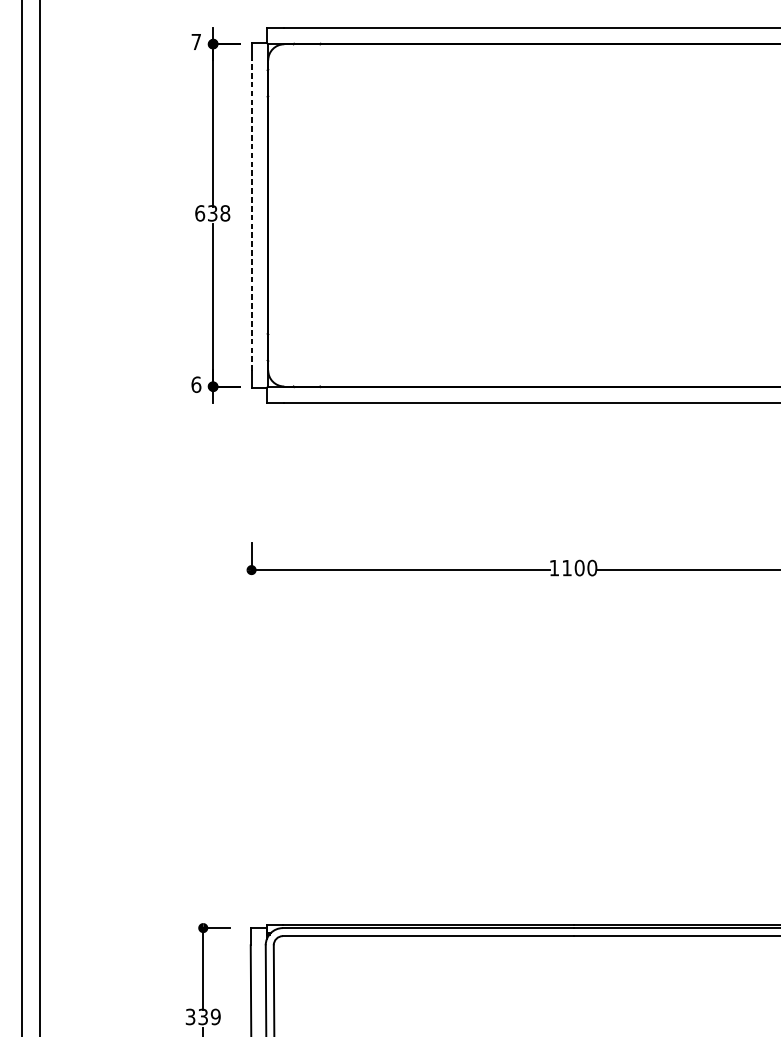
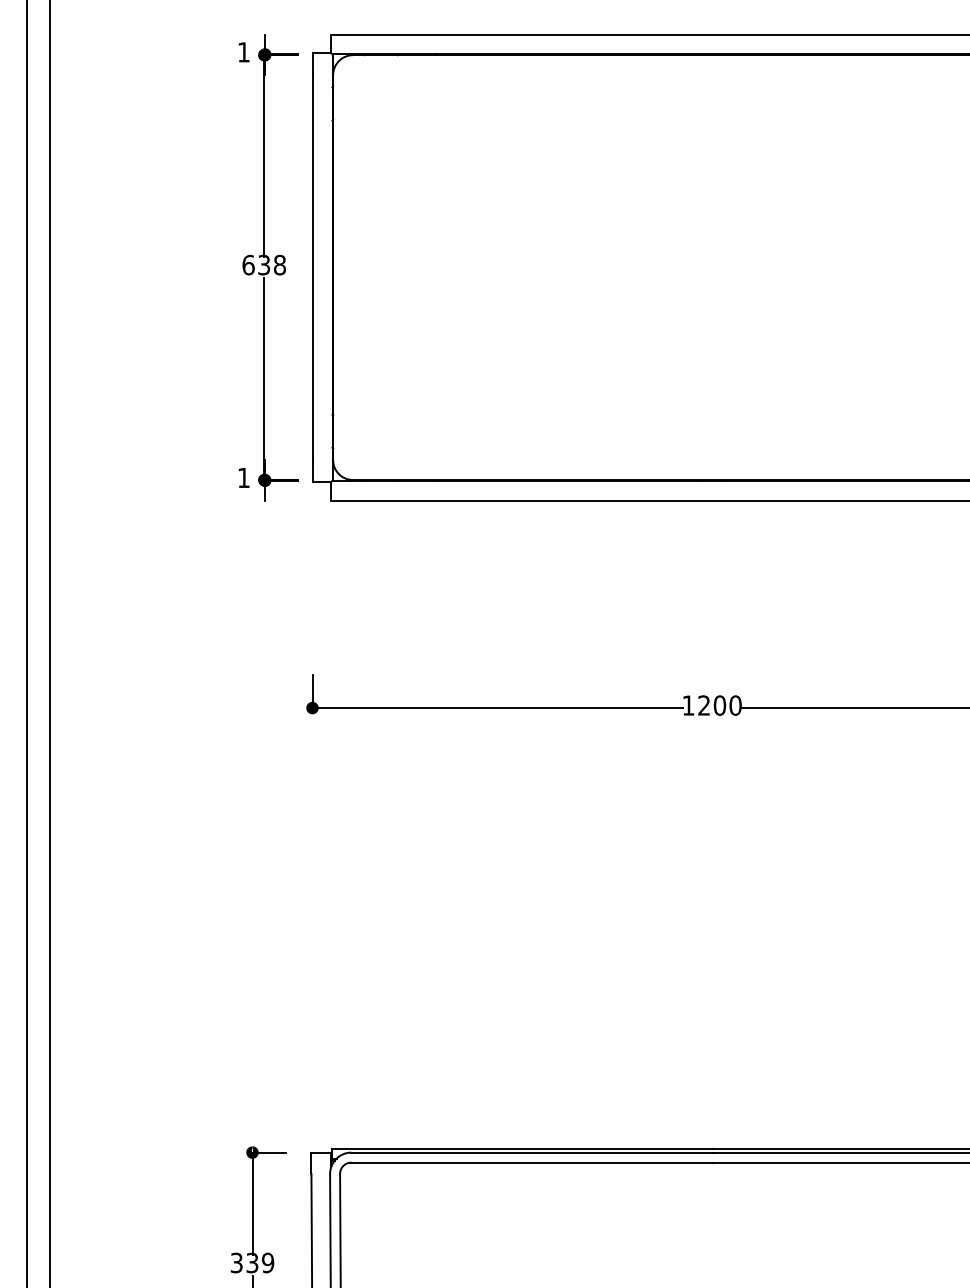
text: (196, 42) -> (243, 52), 7 -> 1
line: (251, 215) -> (312, 267), dashed -> solid
text: (196, 384) -> (243, 477), 6 -> 1
text: (566, 568) -> (703, 705), 1100 -> 1200

